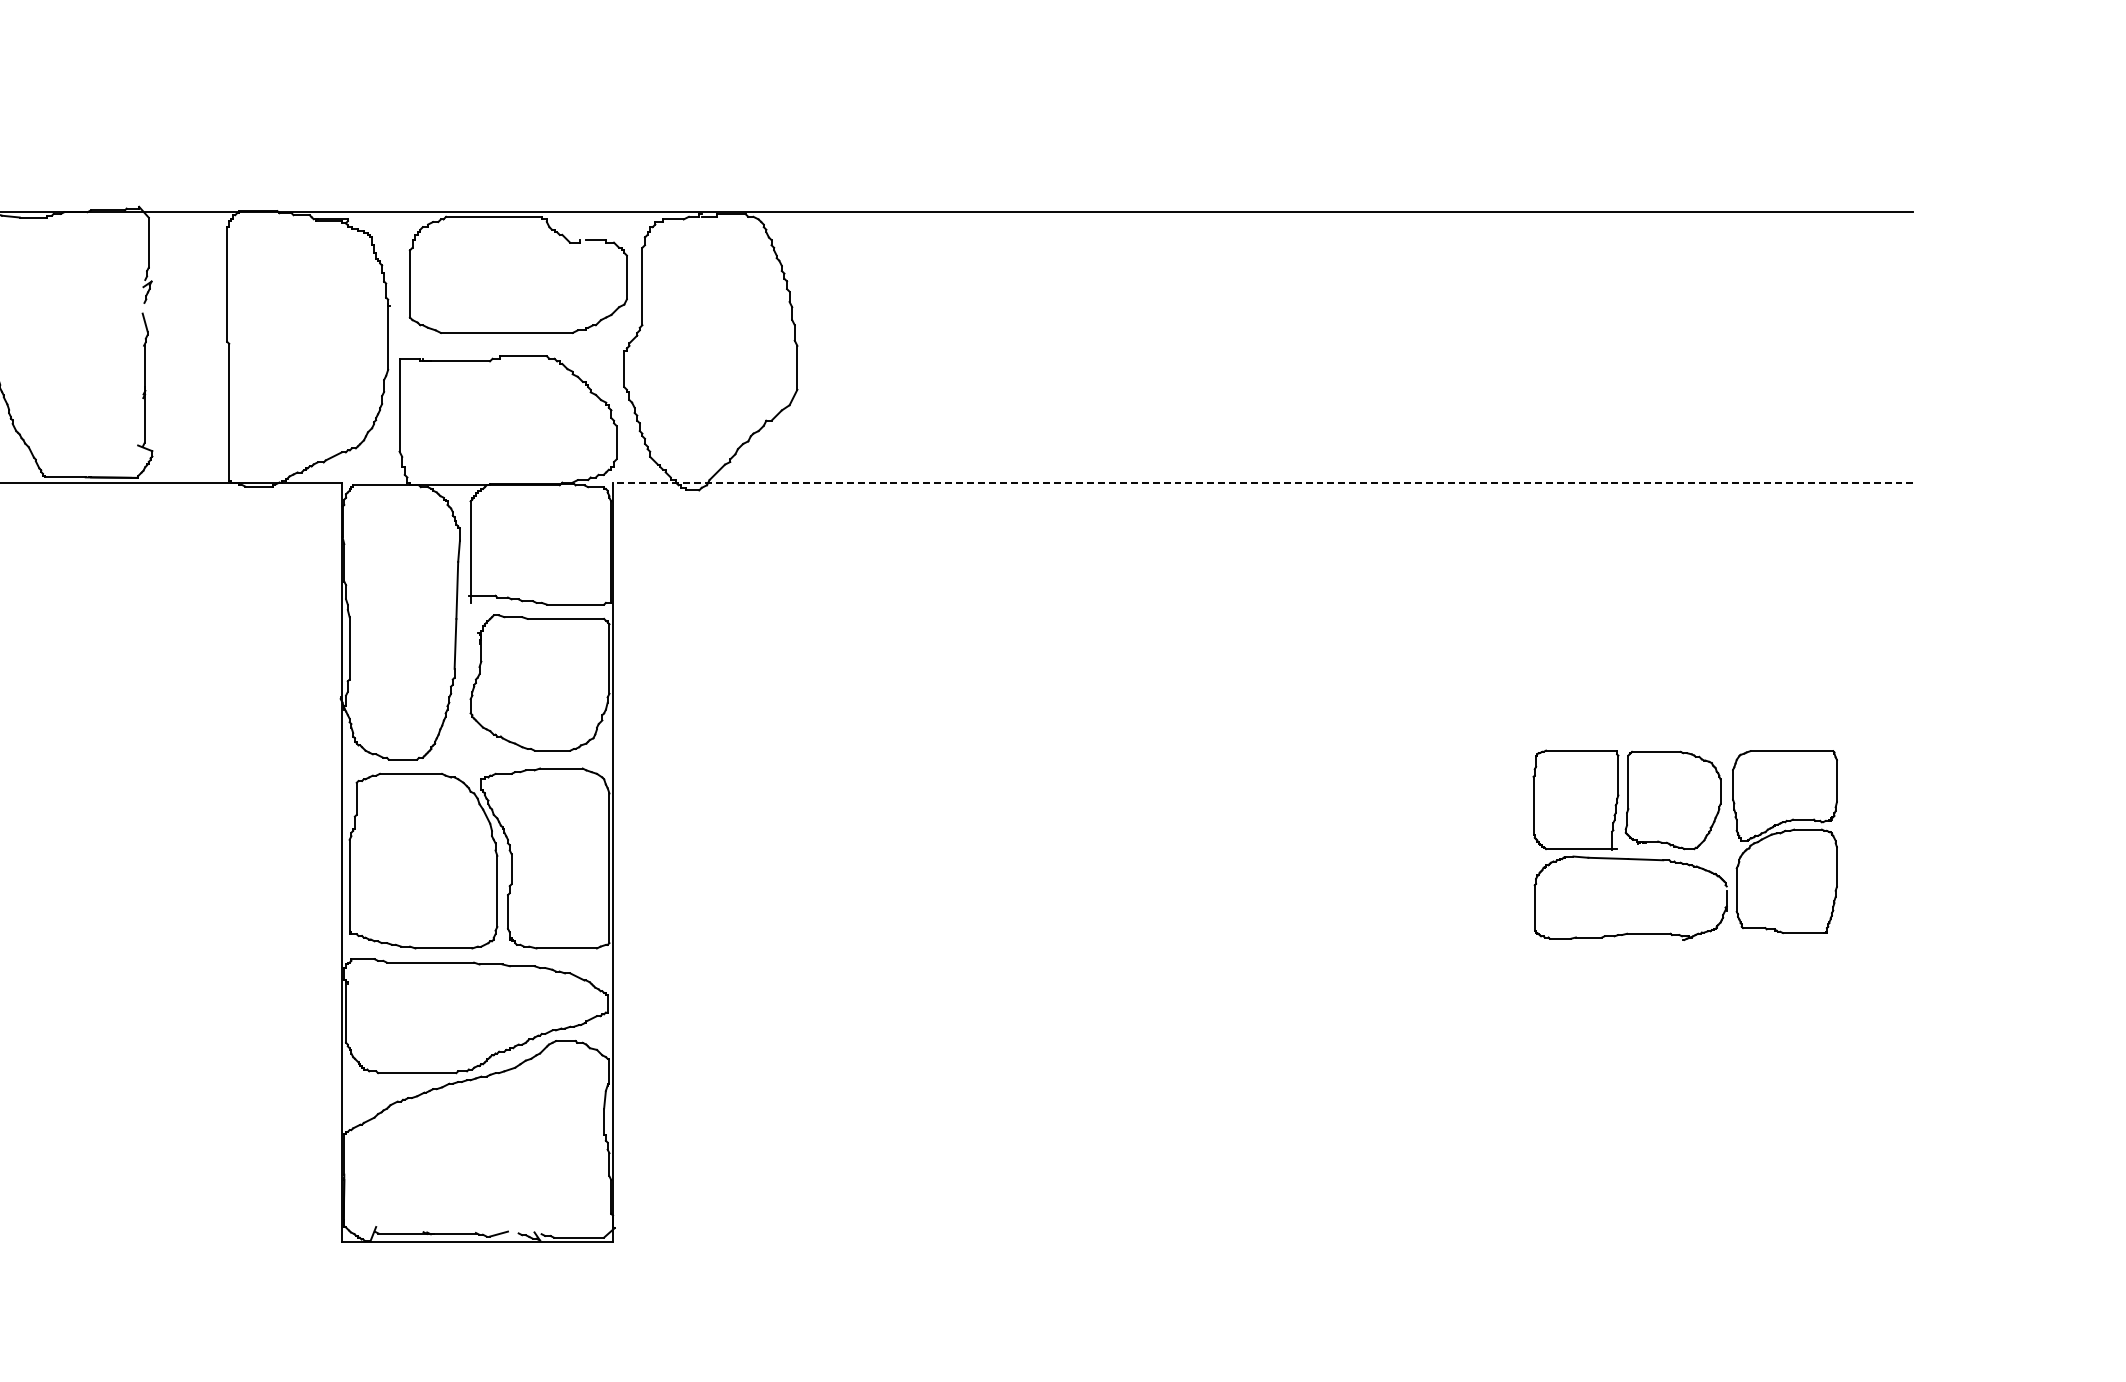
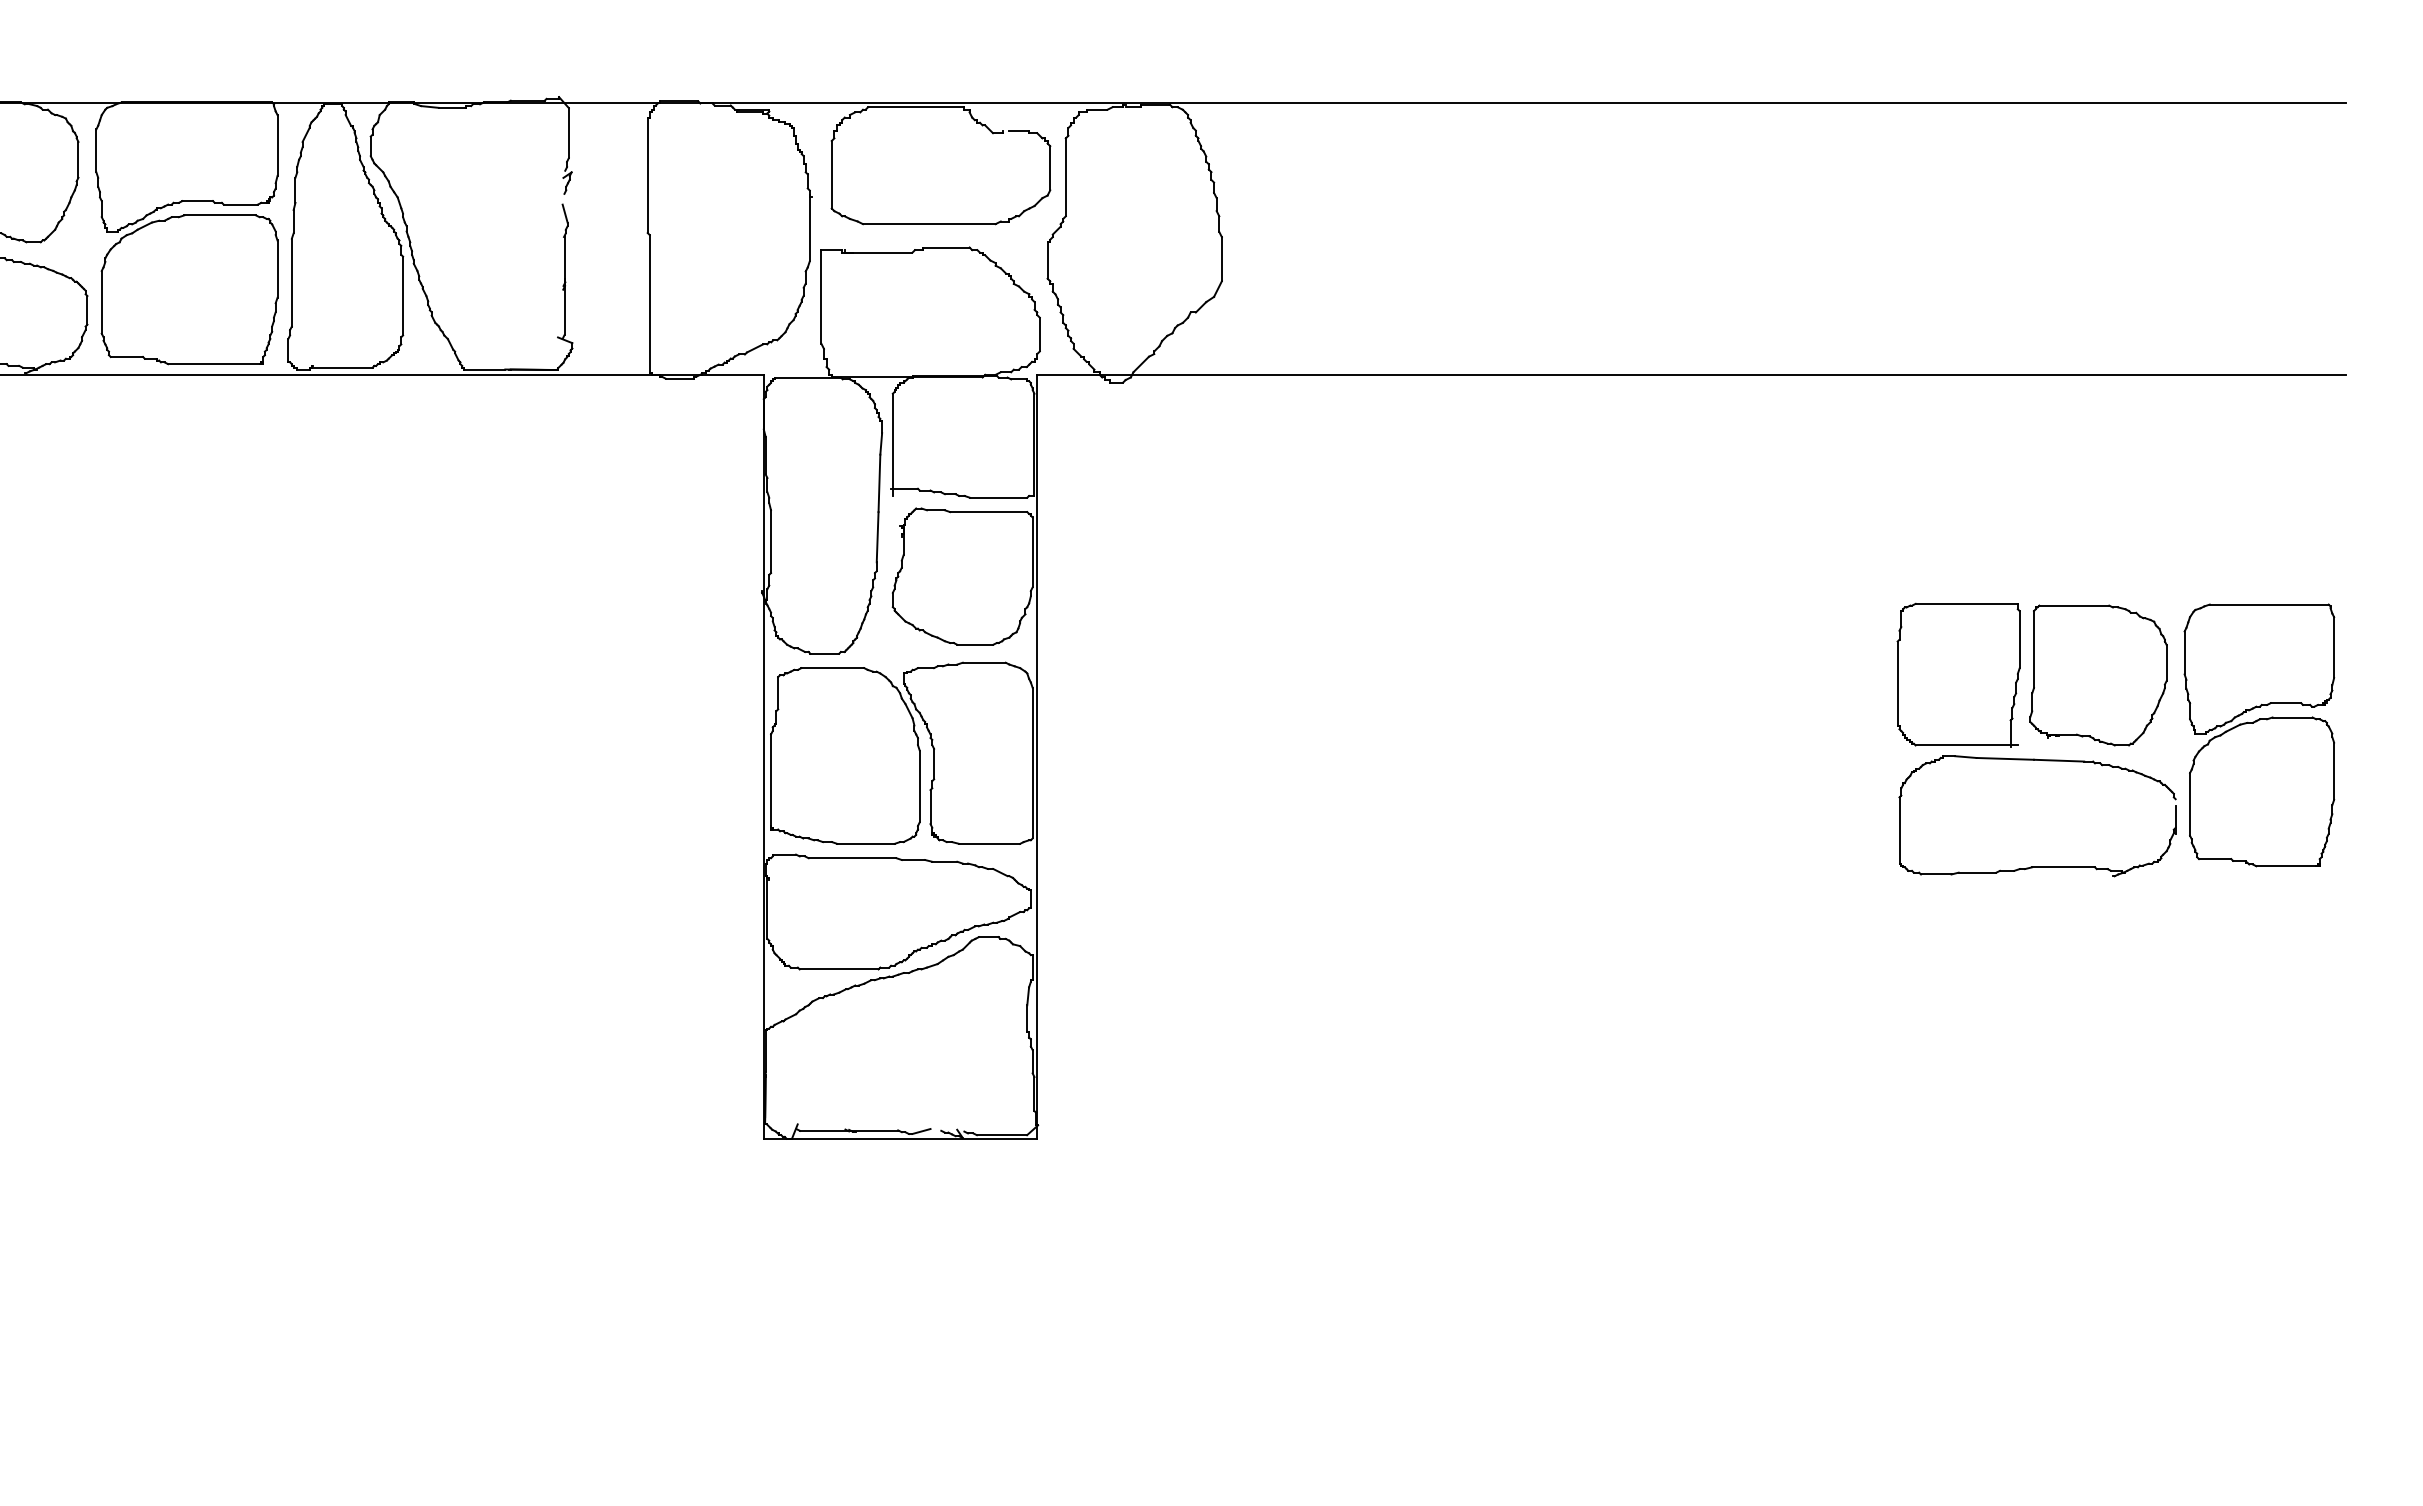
line: (1263, 483) -> (1691, 375), dashed -> solid
part: (1684, 844) -> (2115, 739), size x1.43

